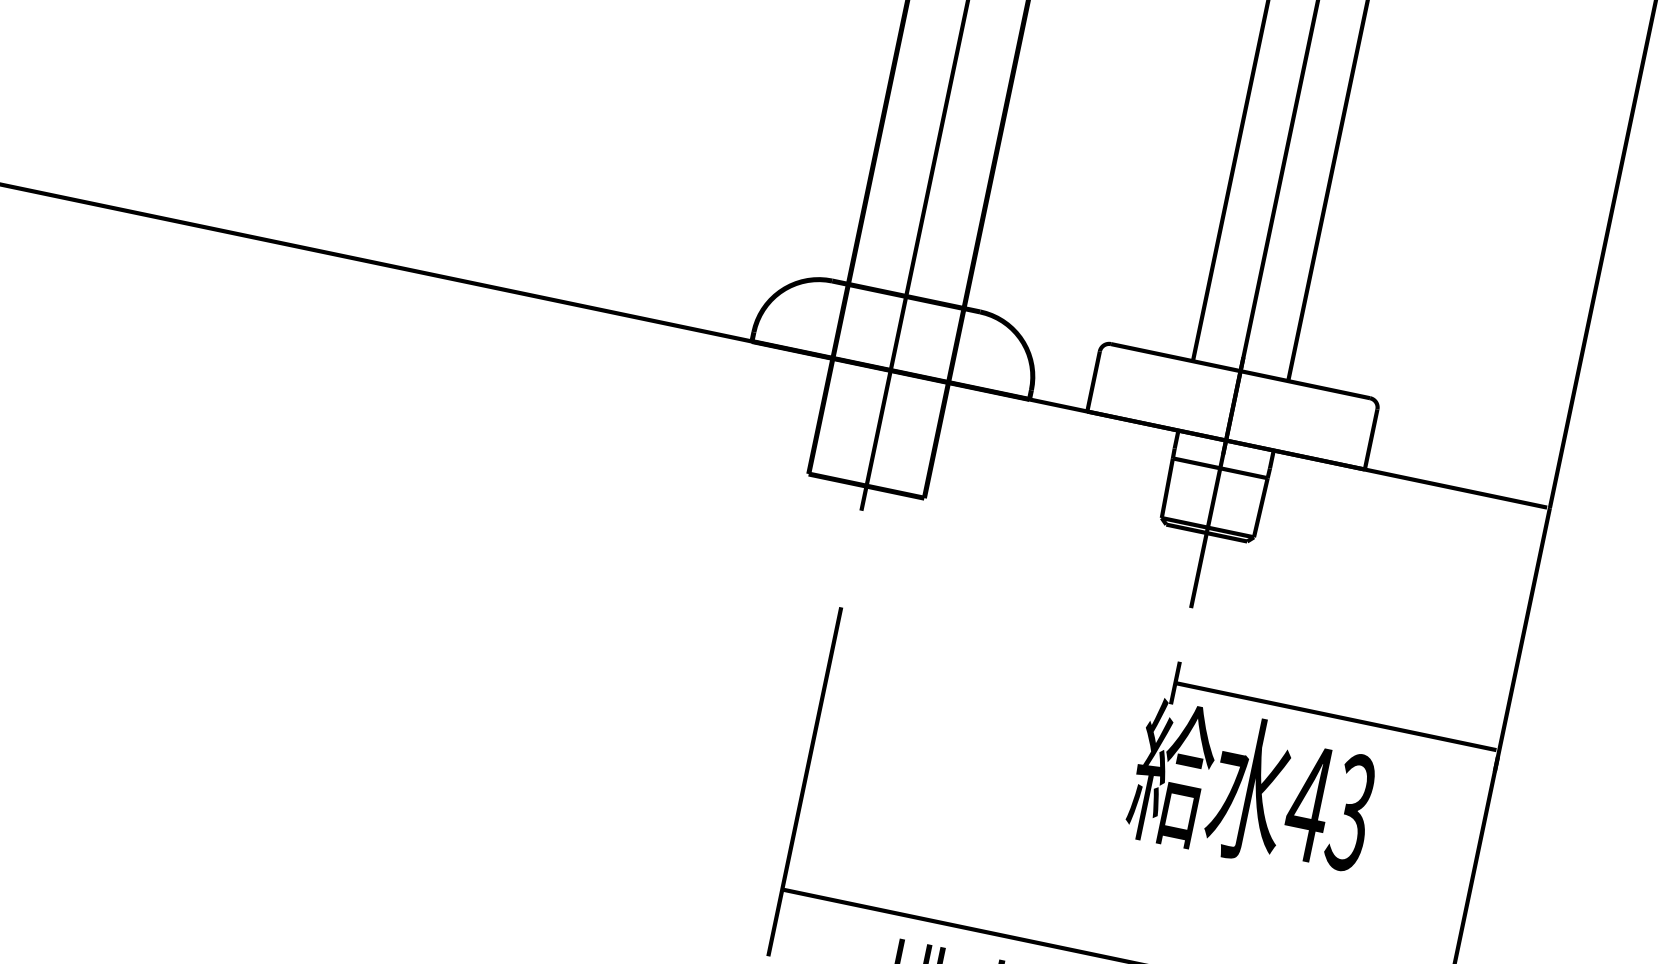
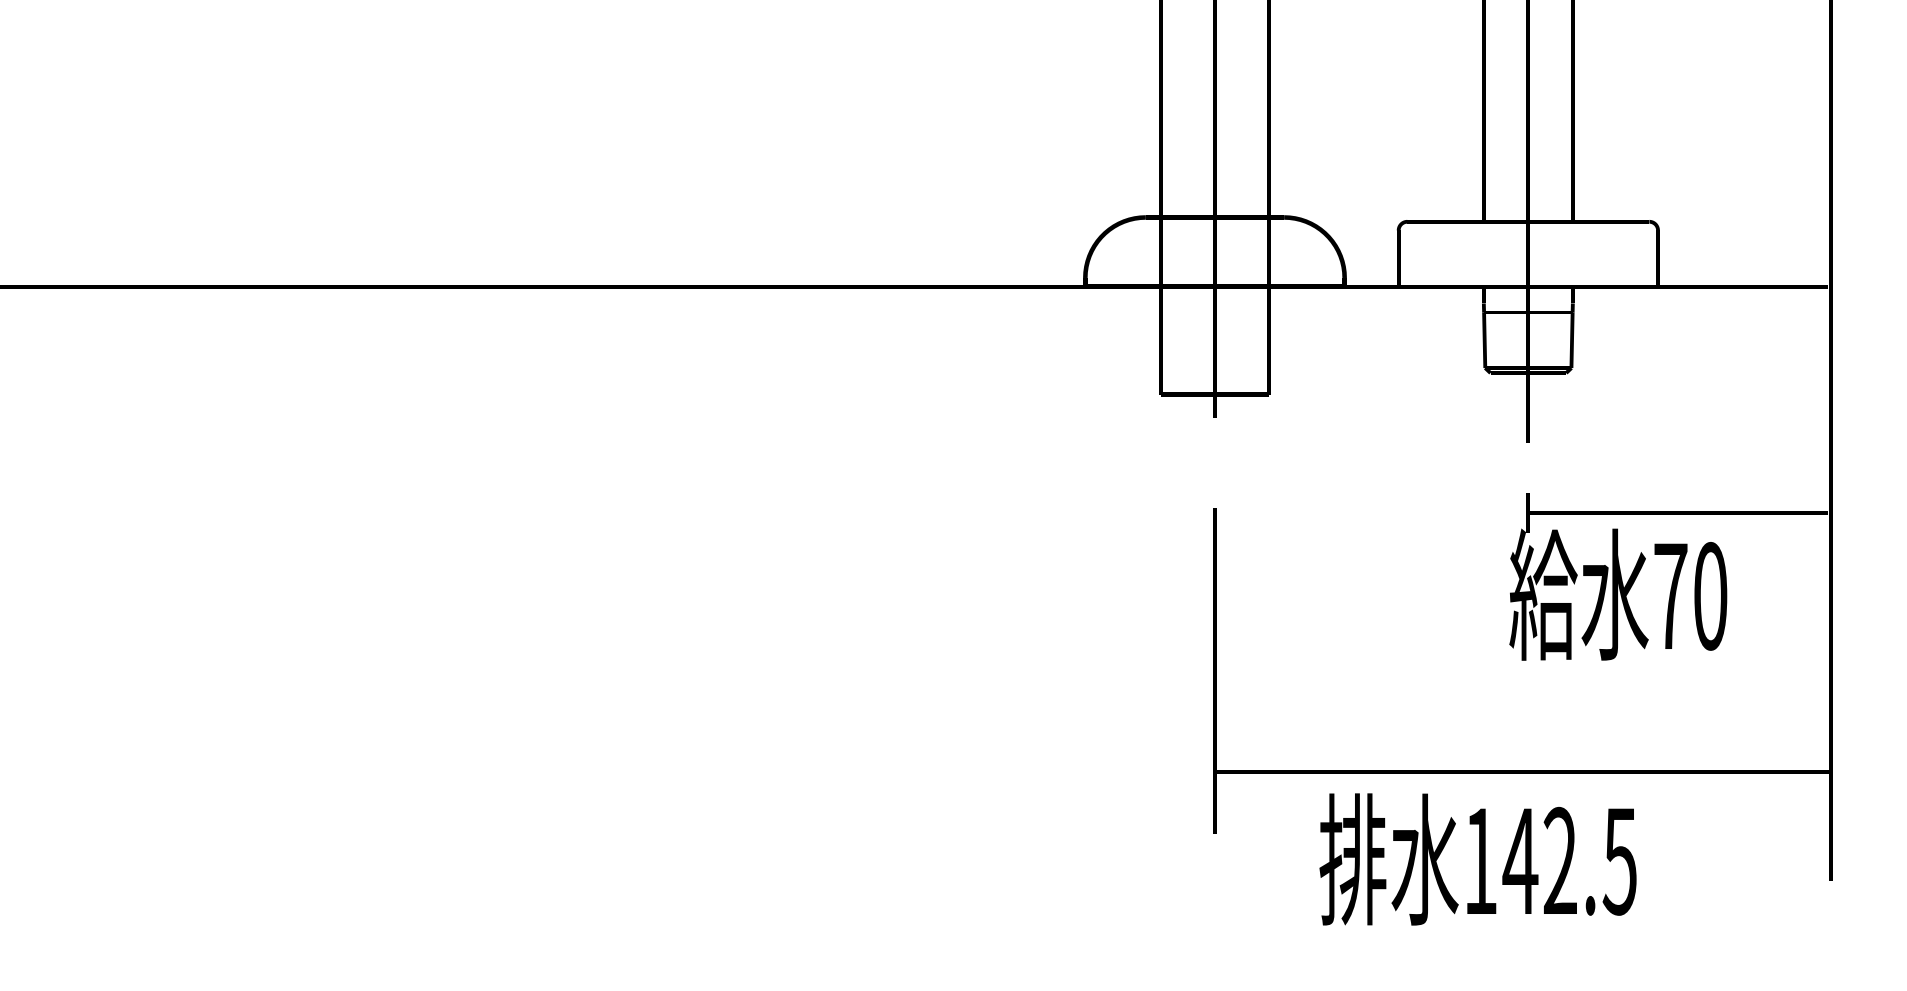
text: (1329, 808) -> (1689, 596), 43 -> 70

